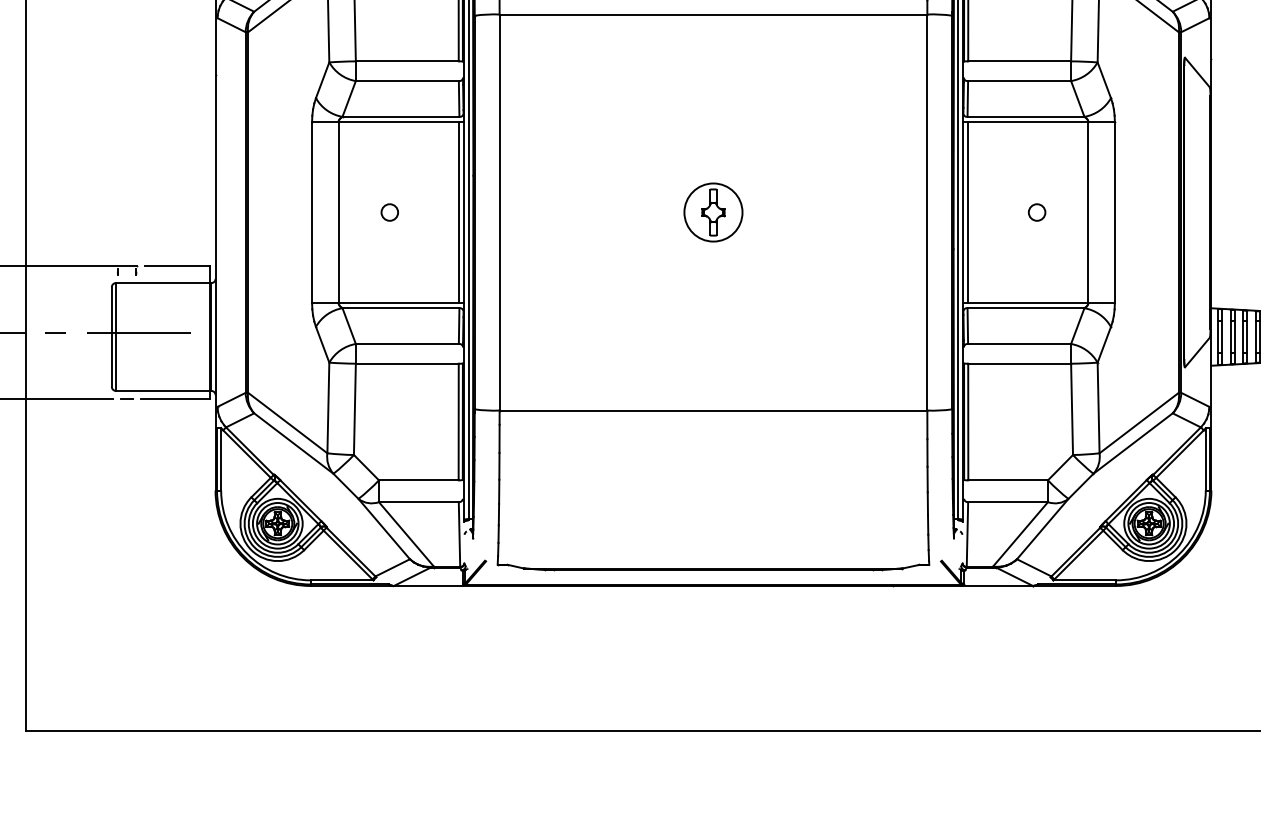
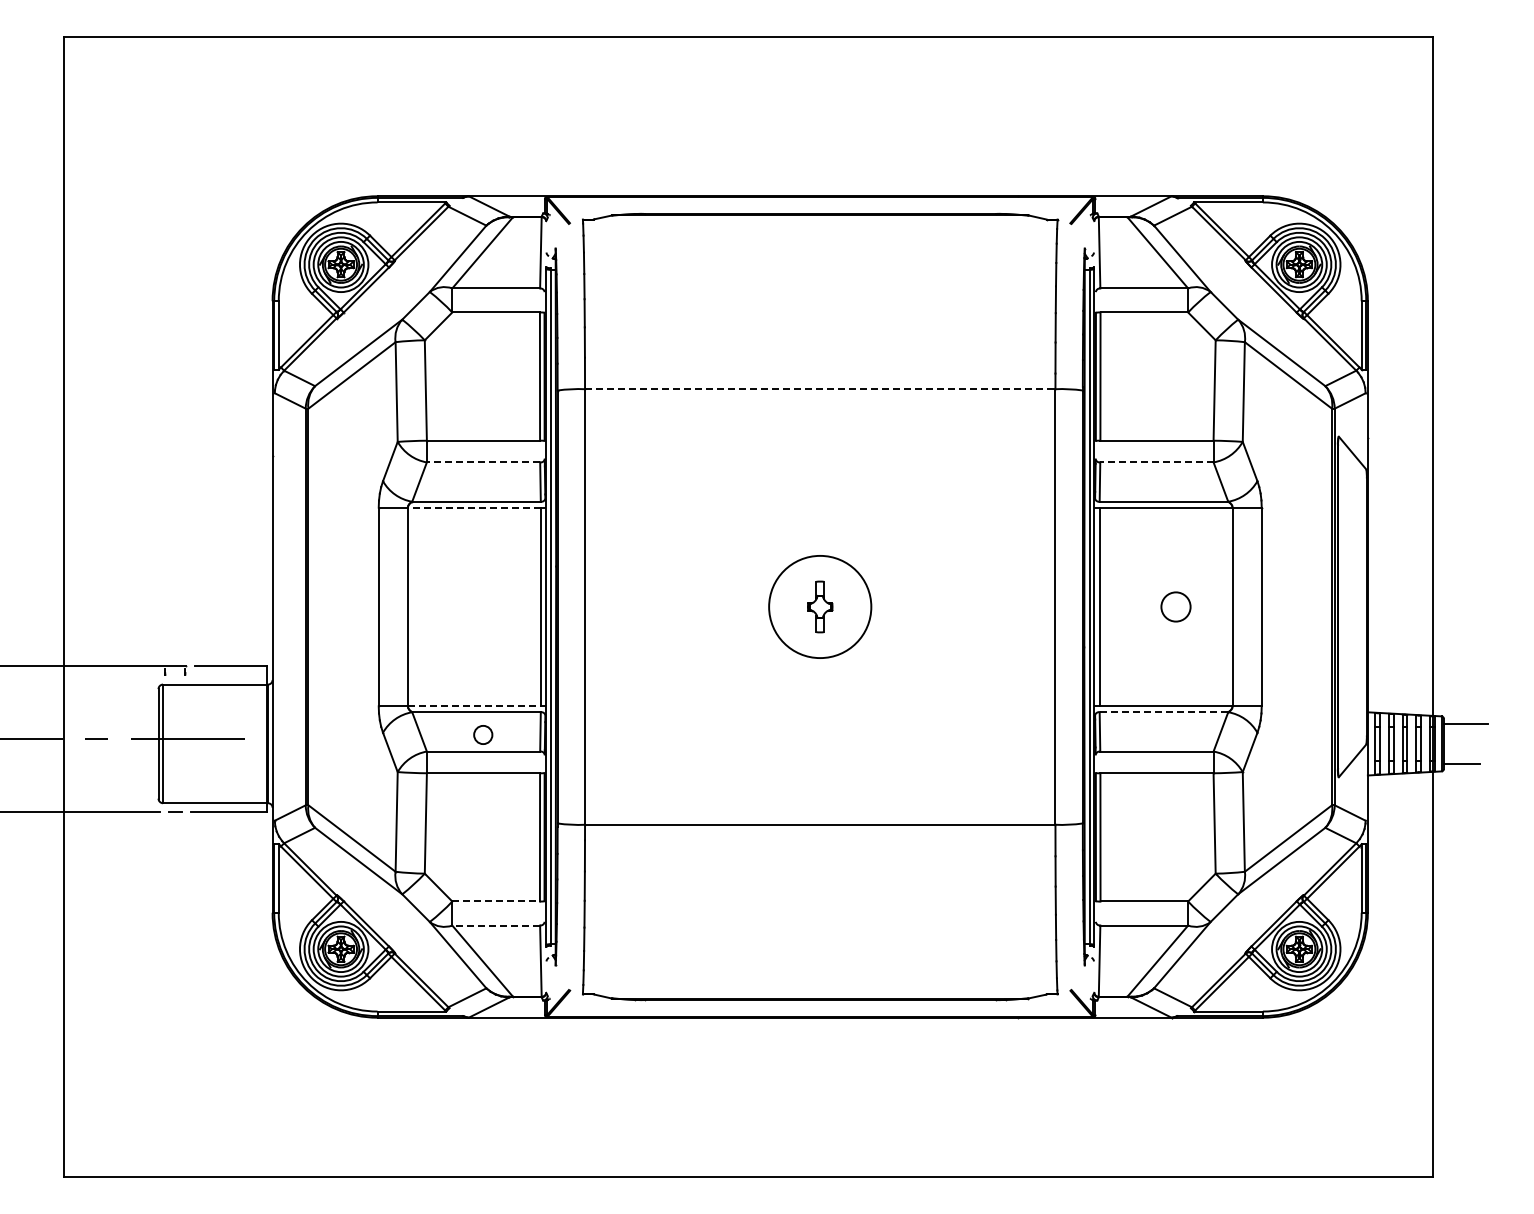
line: (713, 14) -> (820, 389), solid -> dashed
line: (407, 81) -> (483, 462), solid -> dashed
line: (1019, 81) -> (1156, 462), solid -> dashed
line: (398, 122) -> (473, 507), solid -> dashed
circle: (390, 212) -> (483, 734), moved
circle: (713, 212) -> (820, 606), size x1.6
circle: (1037, 212) -> (1176, 606), size x1.6
line: (399, 303) -> (474, 706), solid -> dashed
line: (1025, 308) -> (1163, 712), solid -> dashed
line: (419, 480) -> (496, 901), solid -> dashed
line: (419, 502) -> (496, 925), solid -> dashed

